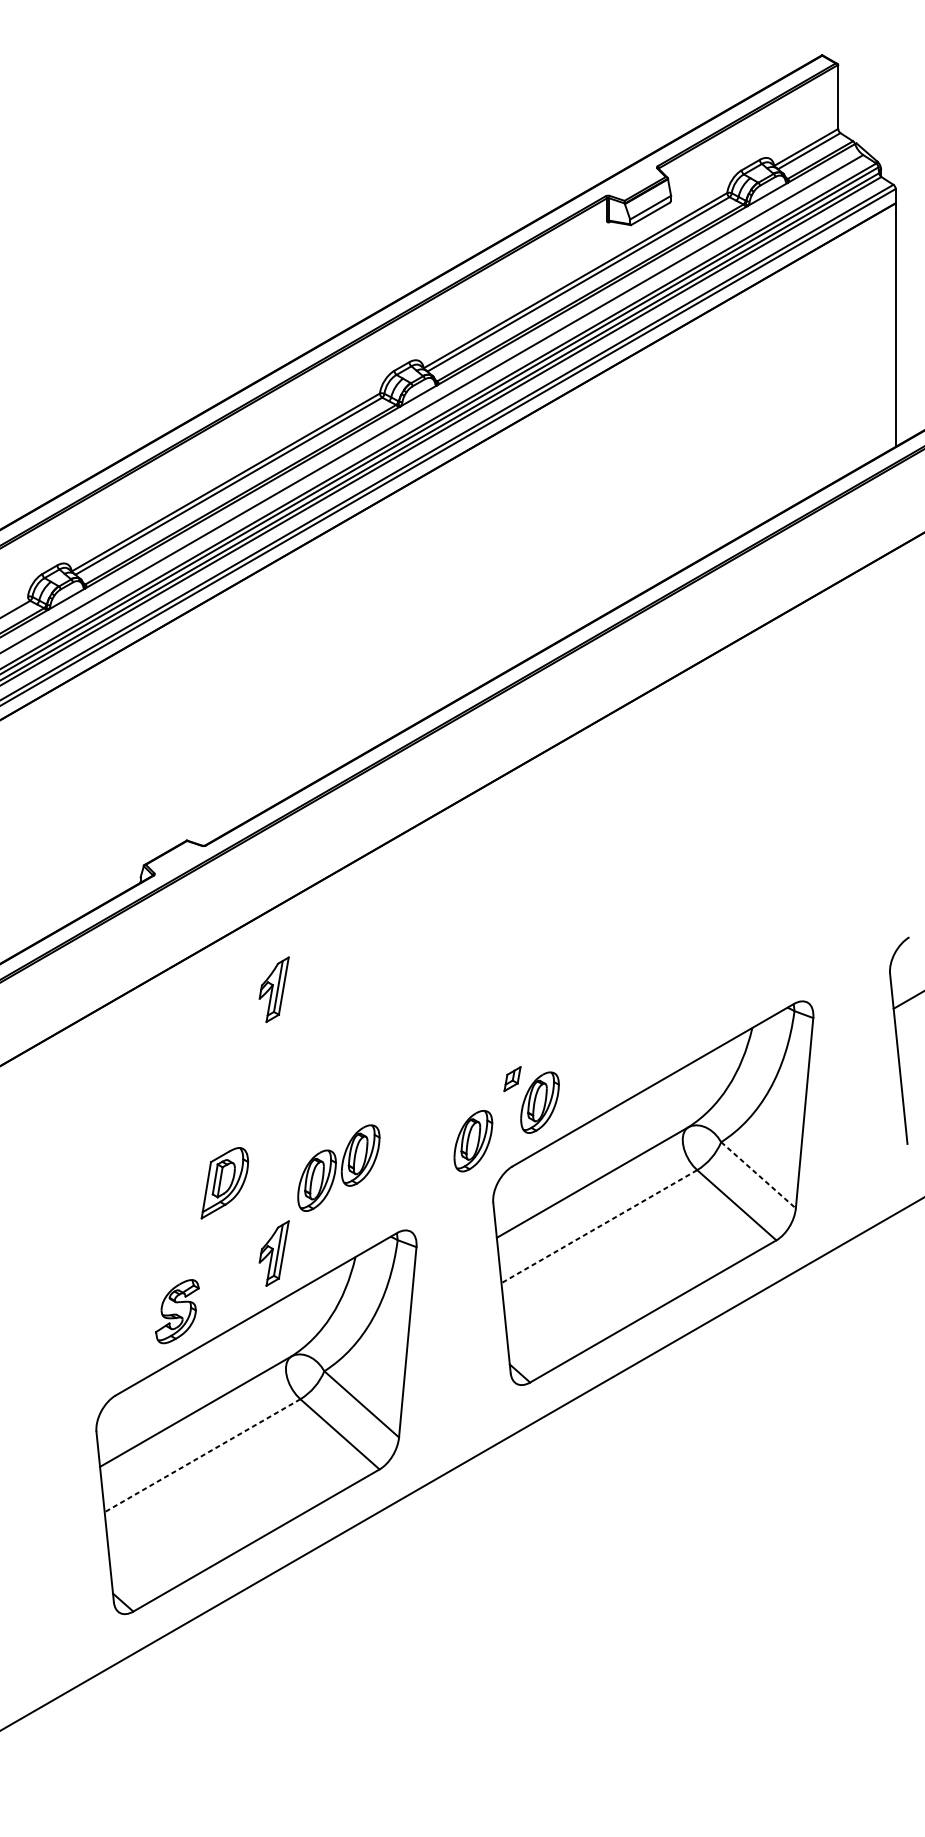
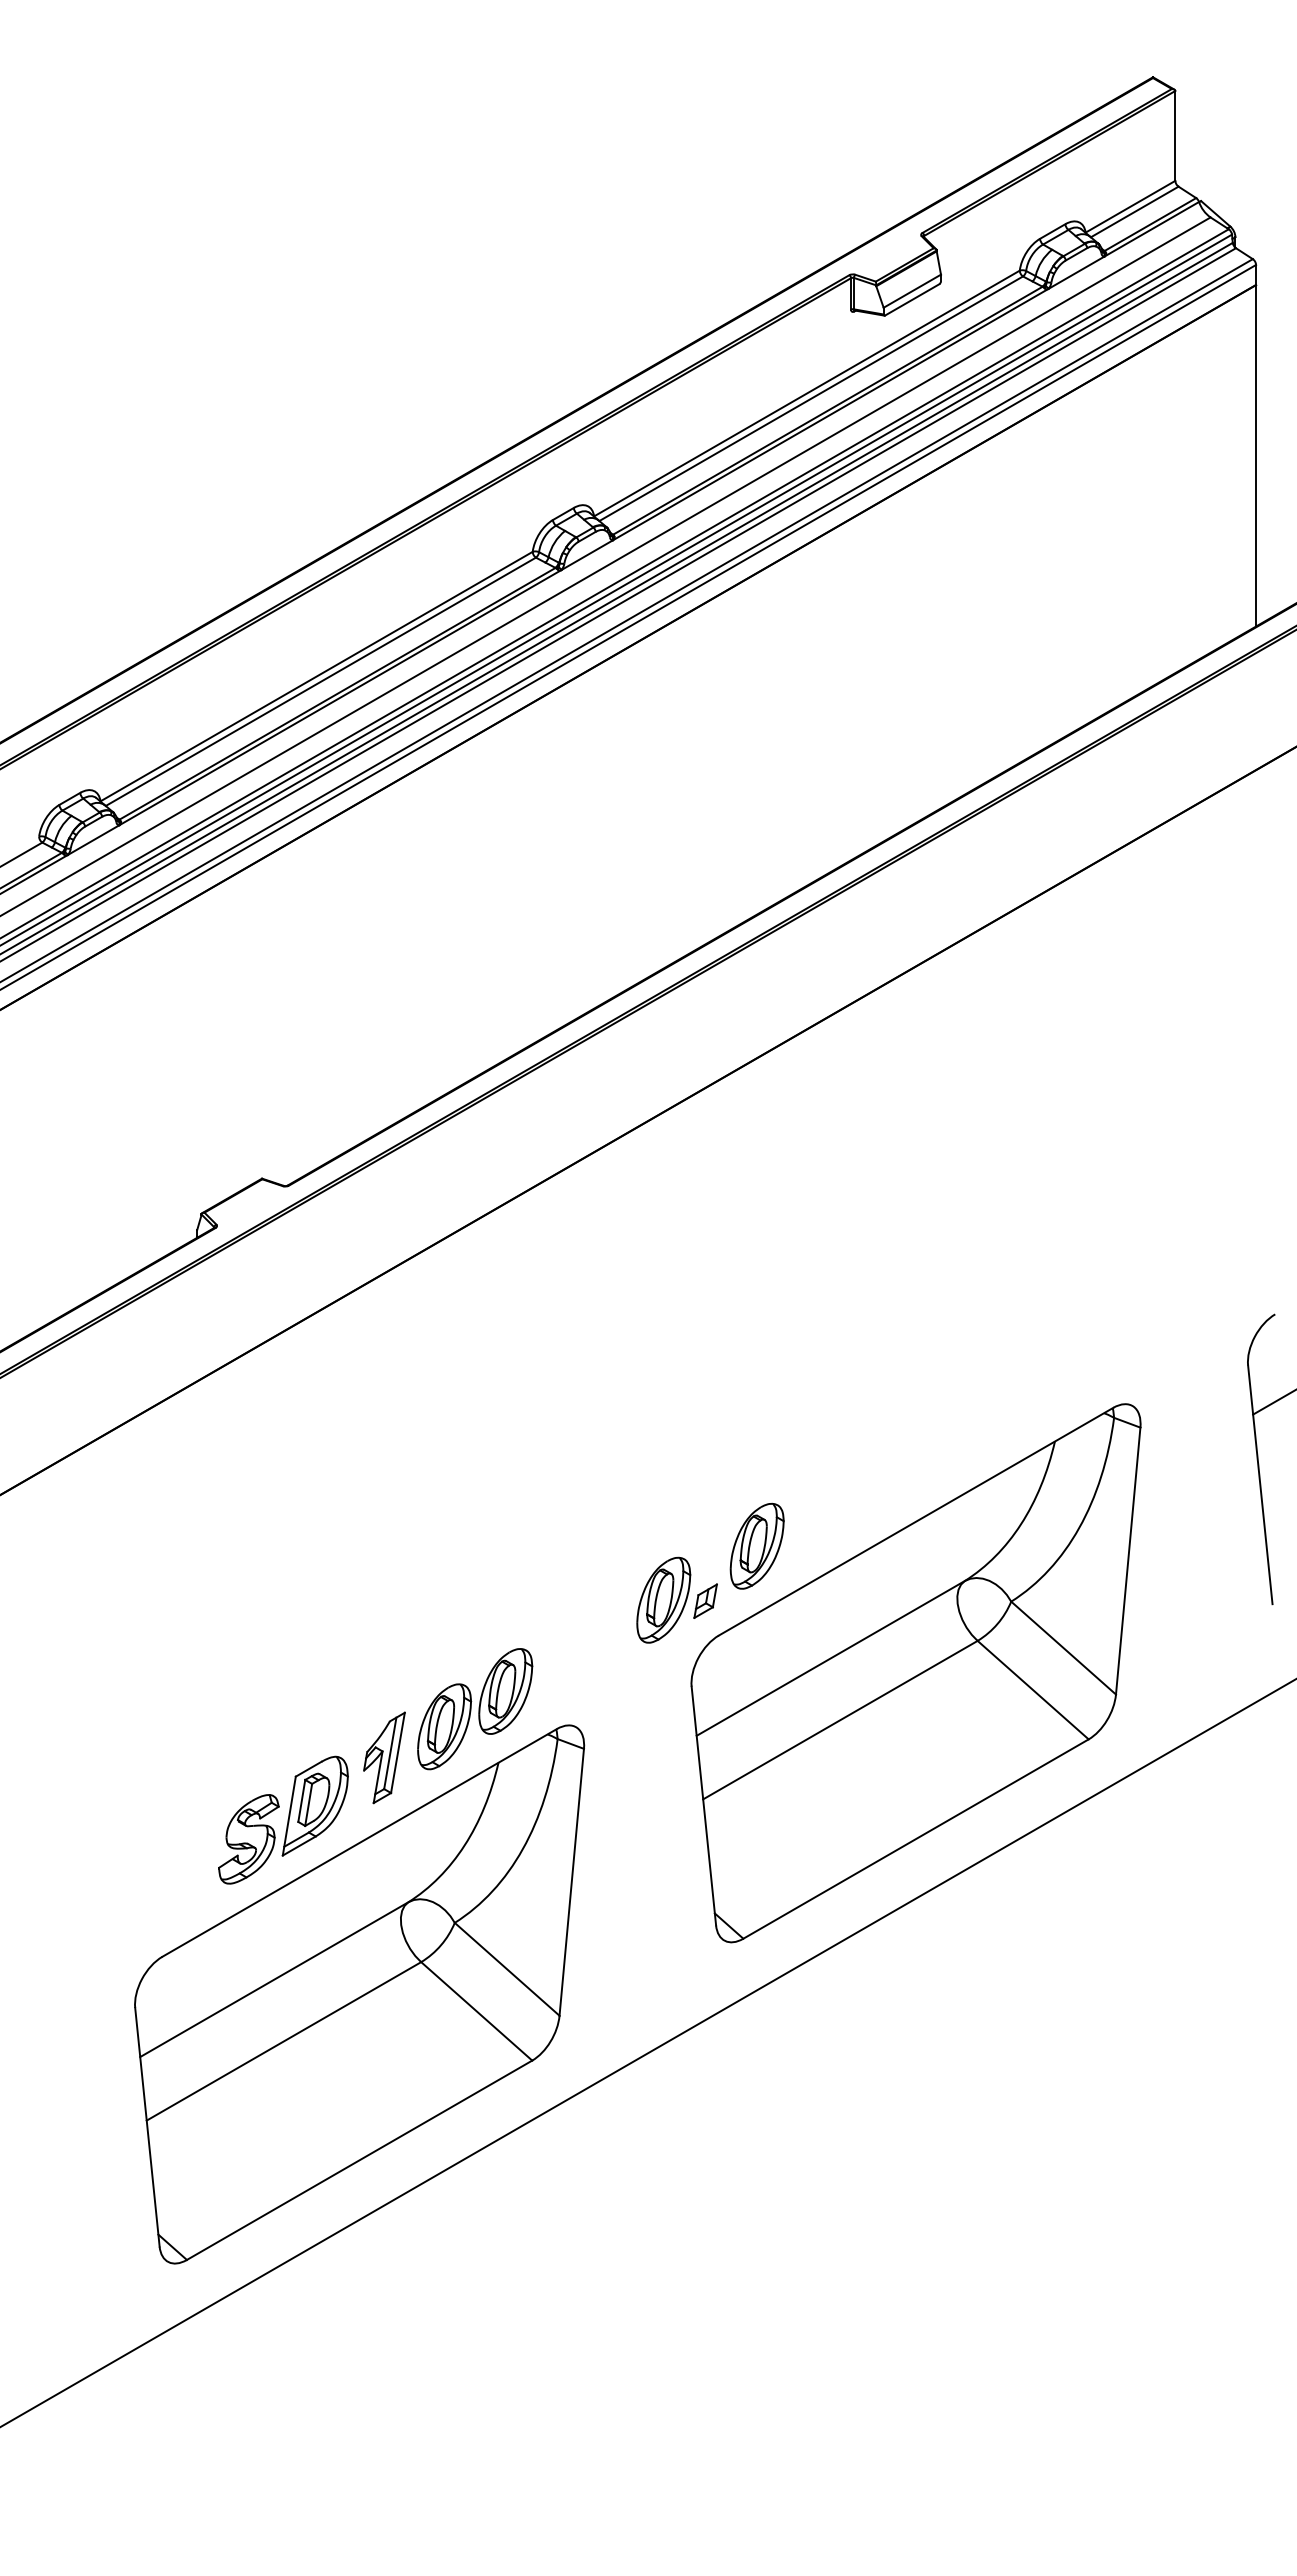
part: (274, 989) -> (384, 1387), removed
part: (512, 1078) -> (705, 1600), moved
part: (339, 1168) -> (475, 1709), moved
line: (758, 1175) -> (1063, 1648), dashed -> solid
part: (224, 1182) -> (314, 1805), moved
line: (598, 1226) -> (839, 1720), dashed -> solid
line: (202, 1455) -> (283, 2041), dashed -> solid

